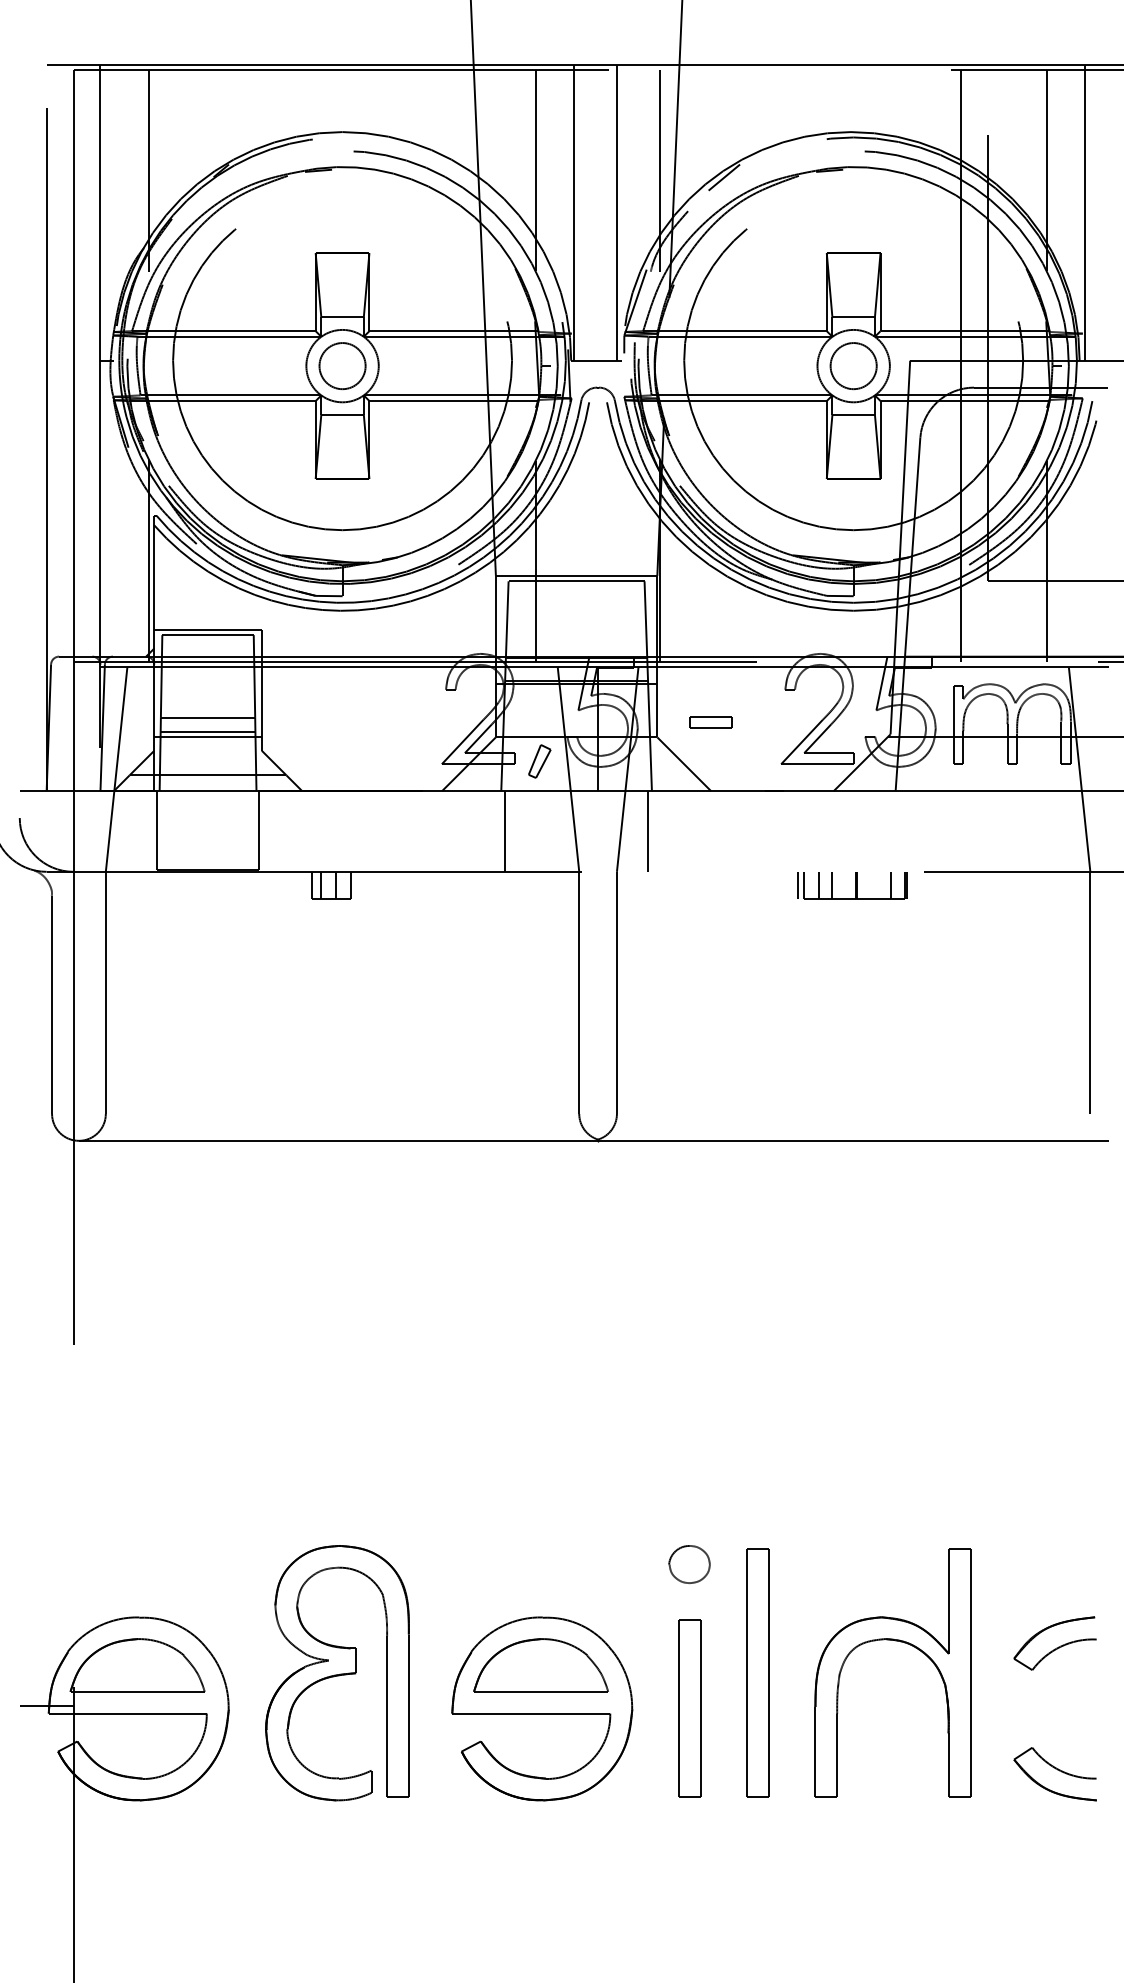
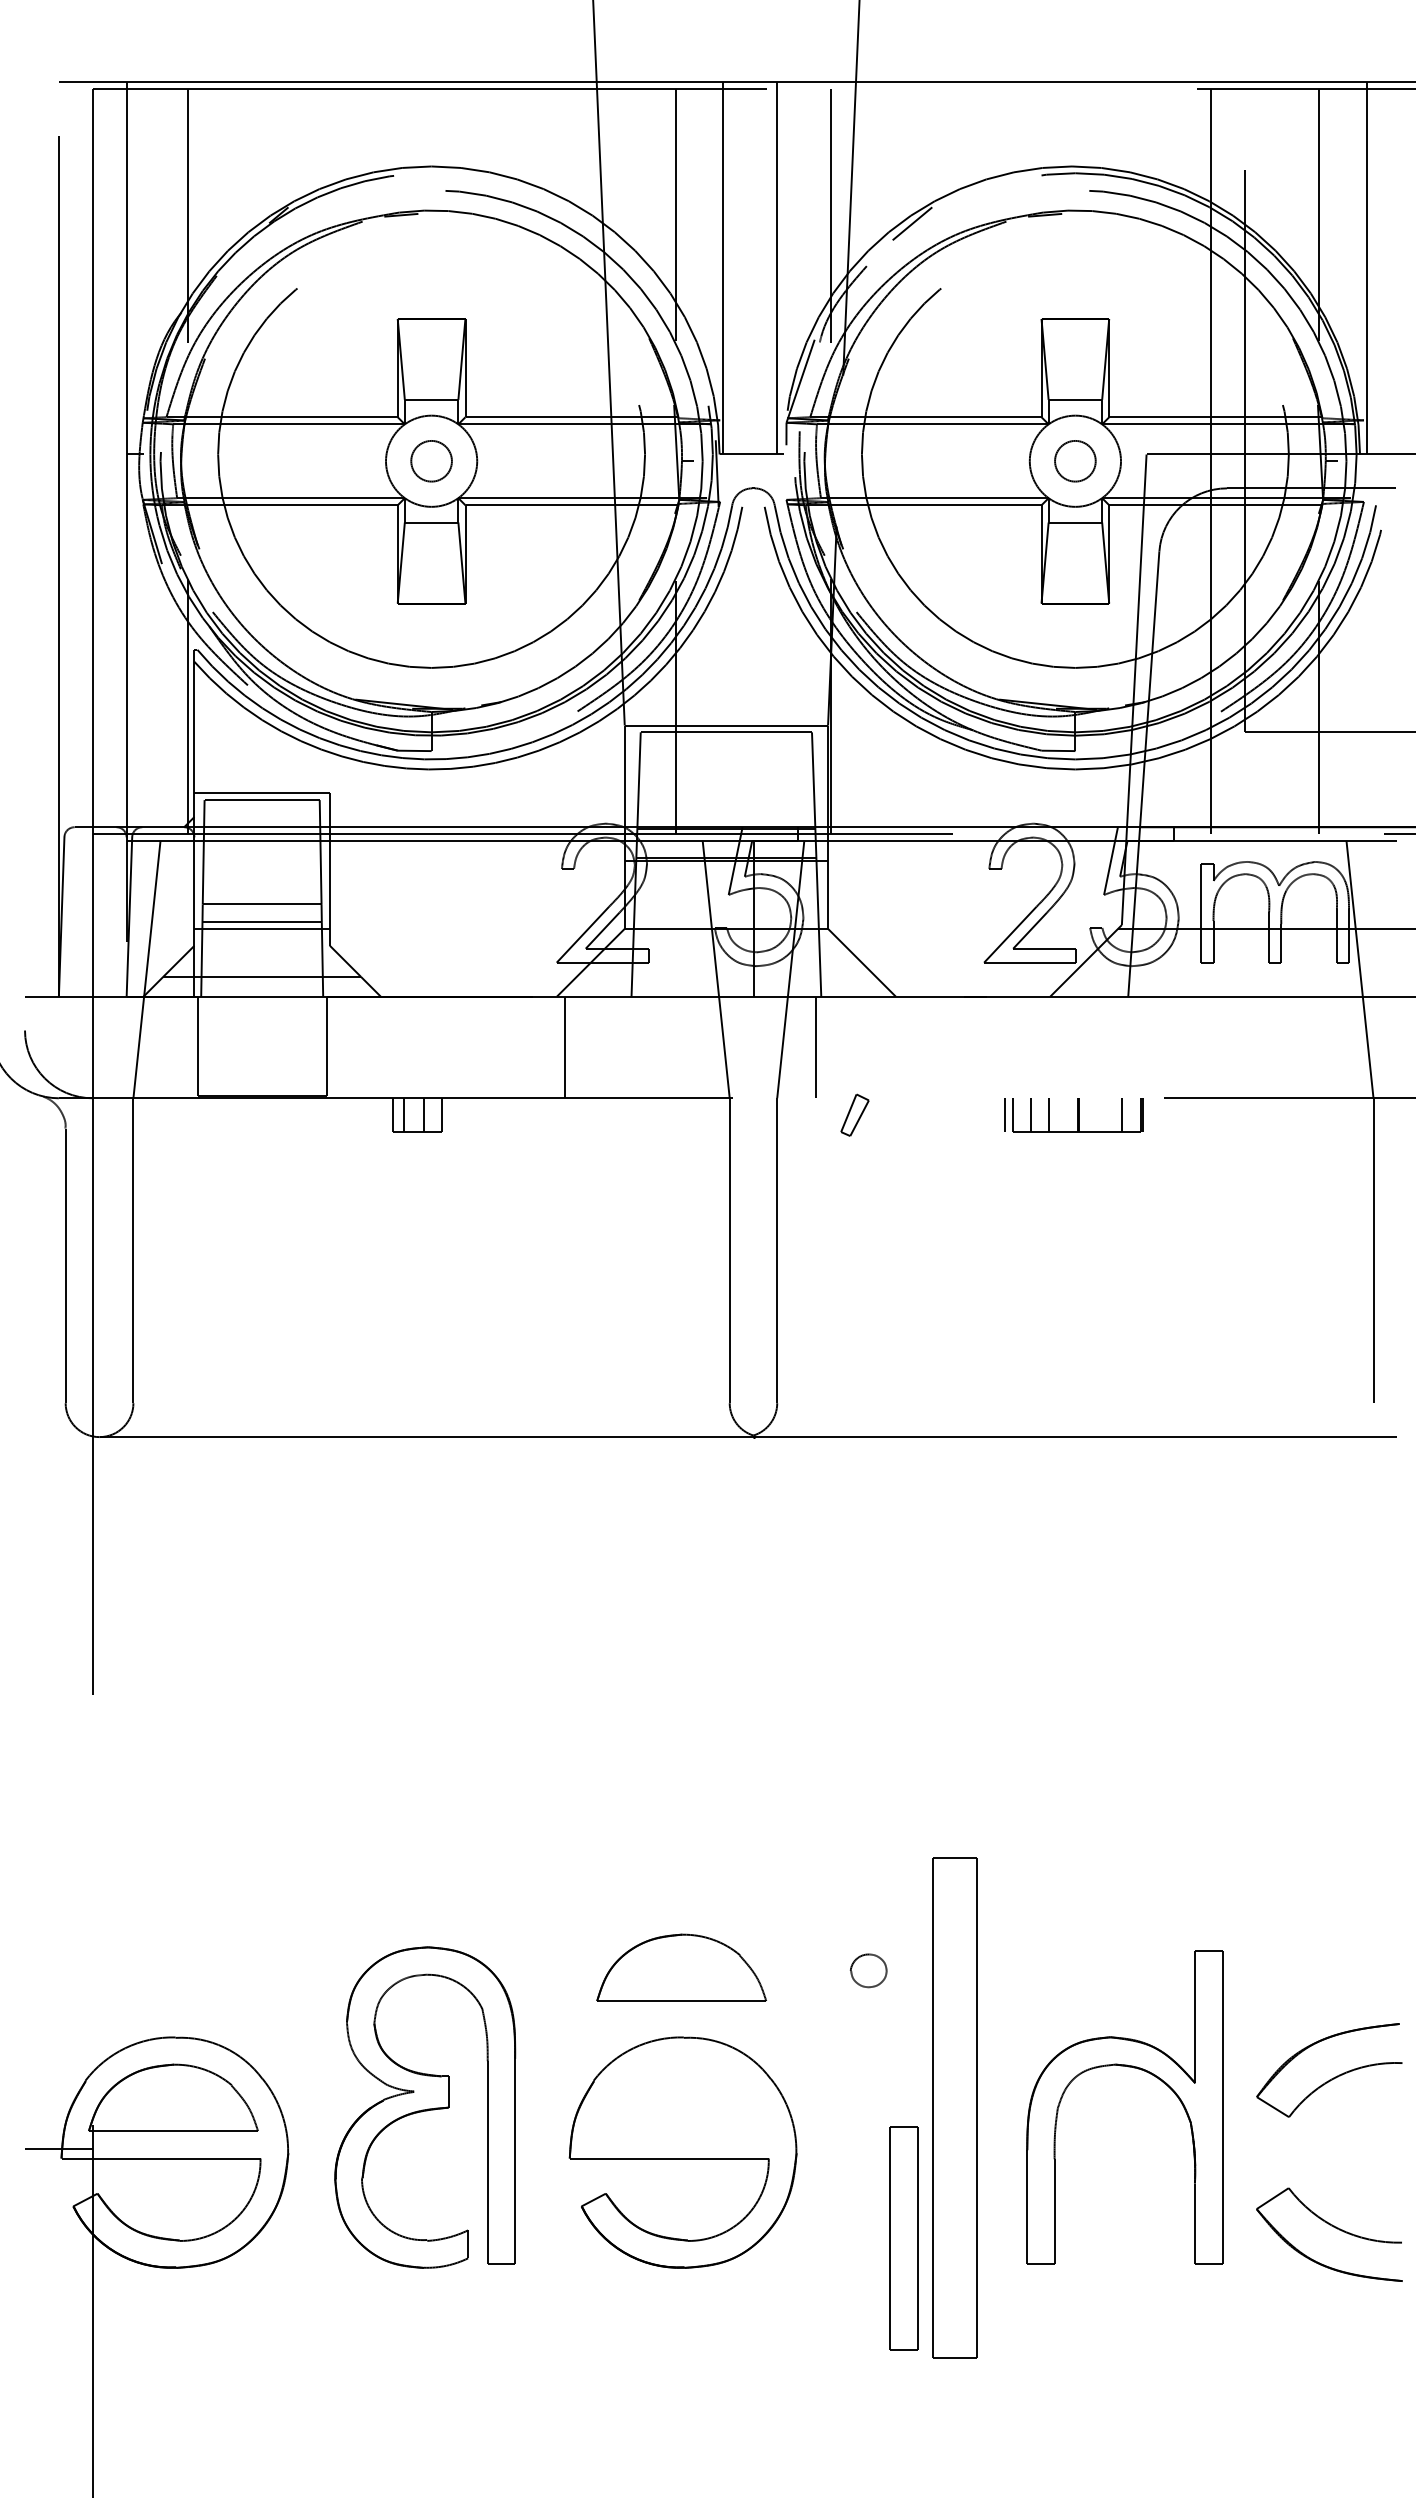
circle: (342, 366) -> (431, 461), size x0.7
circle: (853, 366) -> (1075, 461), size x0.7
part: (710, 722) -> (895, 910), removed
part: (539, 760) -> (854, 1114), moved
line: (505, 831) -> (565, 1047), moved
part: (689, 1564) -> (868, 1970), size x0.7
part: (1054, 1643) -> (1328, 2070), size x1.4
part: (540, 1665) -> (681, 1967), moved
part: (757, 1673) -> (954, 2107), size x1.6
part: (689, 1708) -> (903, 2238), moved
part: (1055, 1773) -> (1329, 2234), size x1.4

